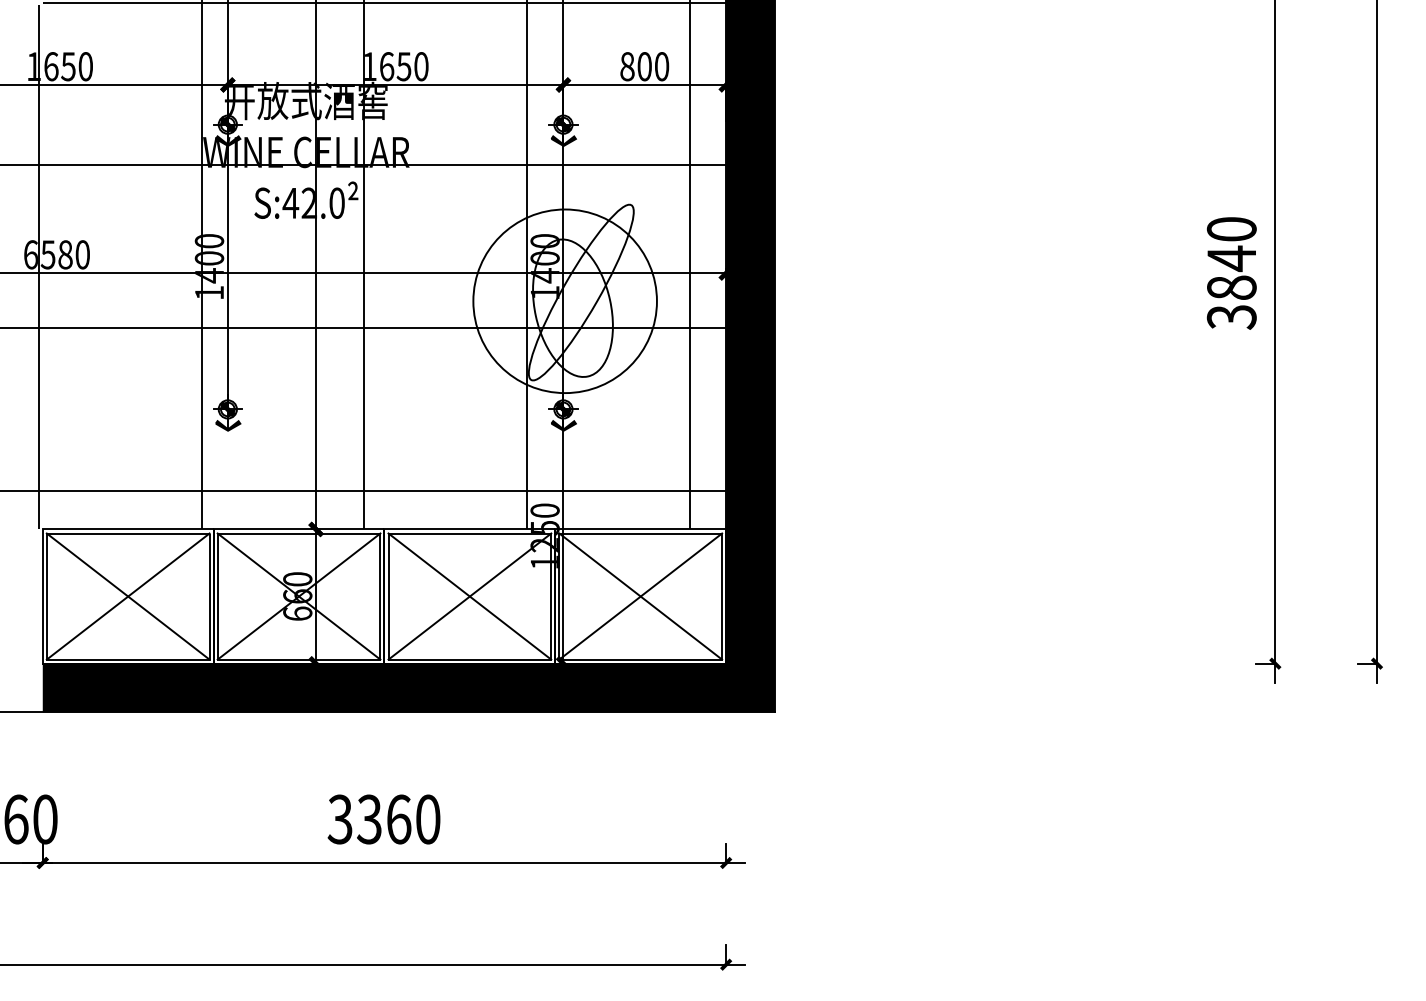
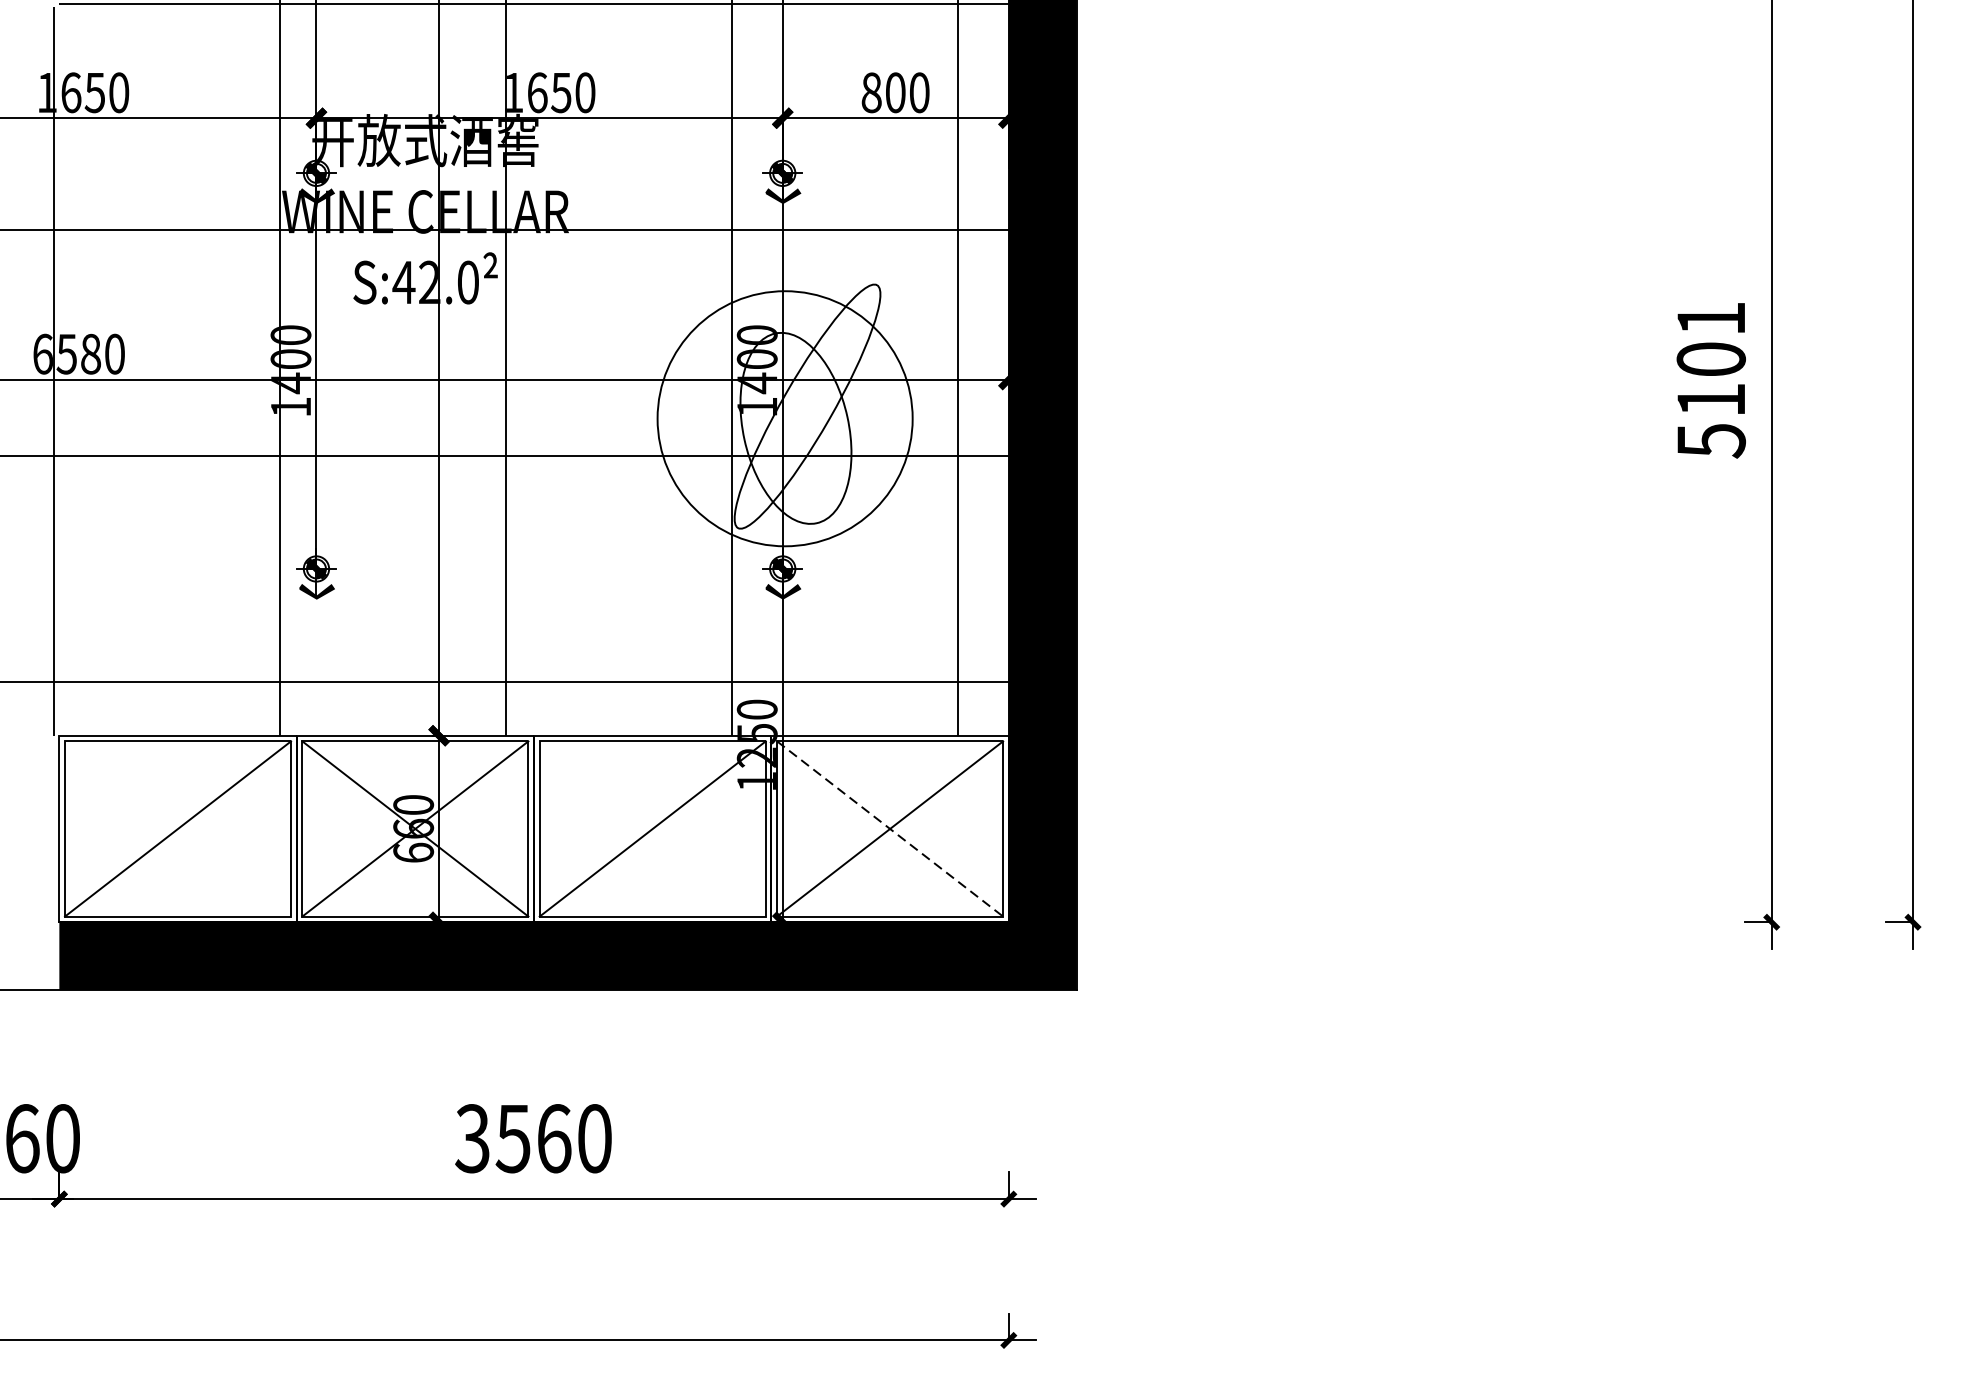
text: (1231, 273) -> (1710, 380), 3840 -> 5101
line: (127, 596) -> (177, 828), removed
line: (469, 596) -> (652, 828), removed
line: (640, 596) -> (889, 828), solid -> dashed
text: (368, 818) -> (511, 1137), 3360 -> 3560

